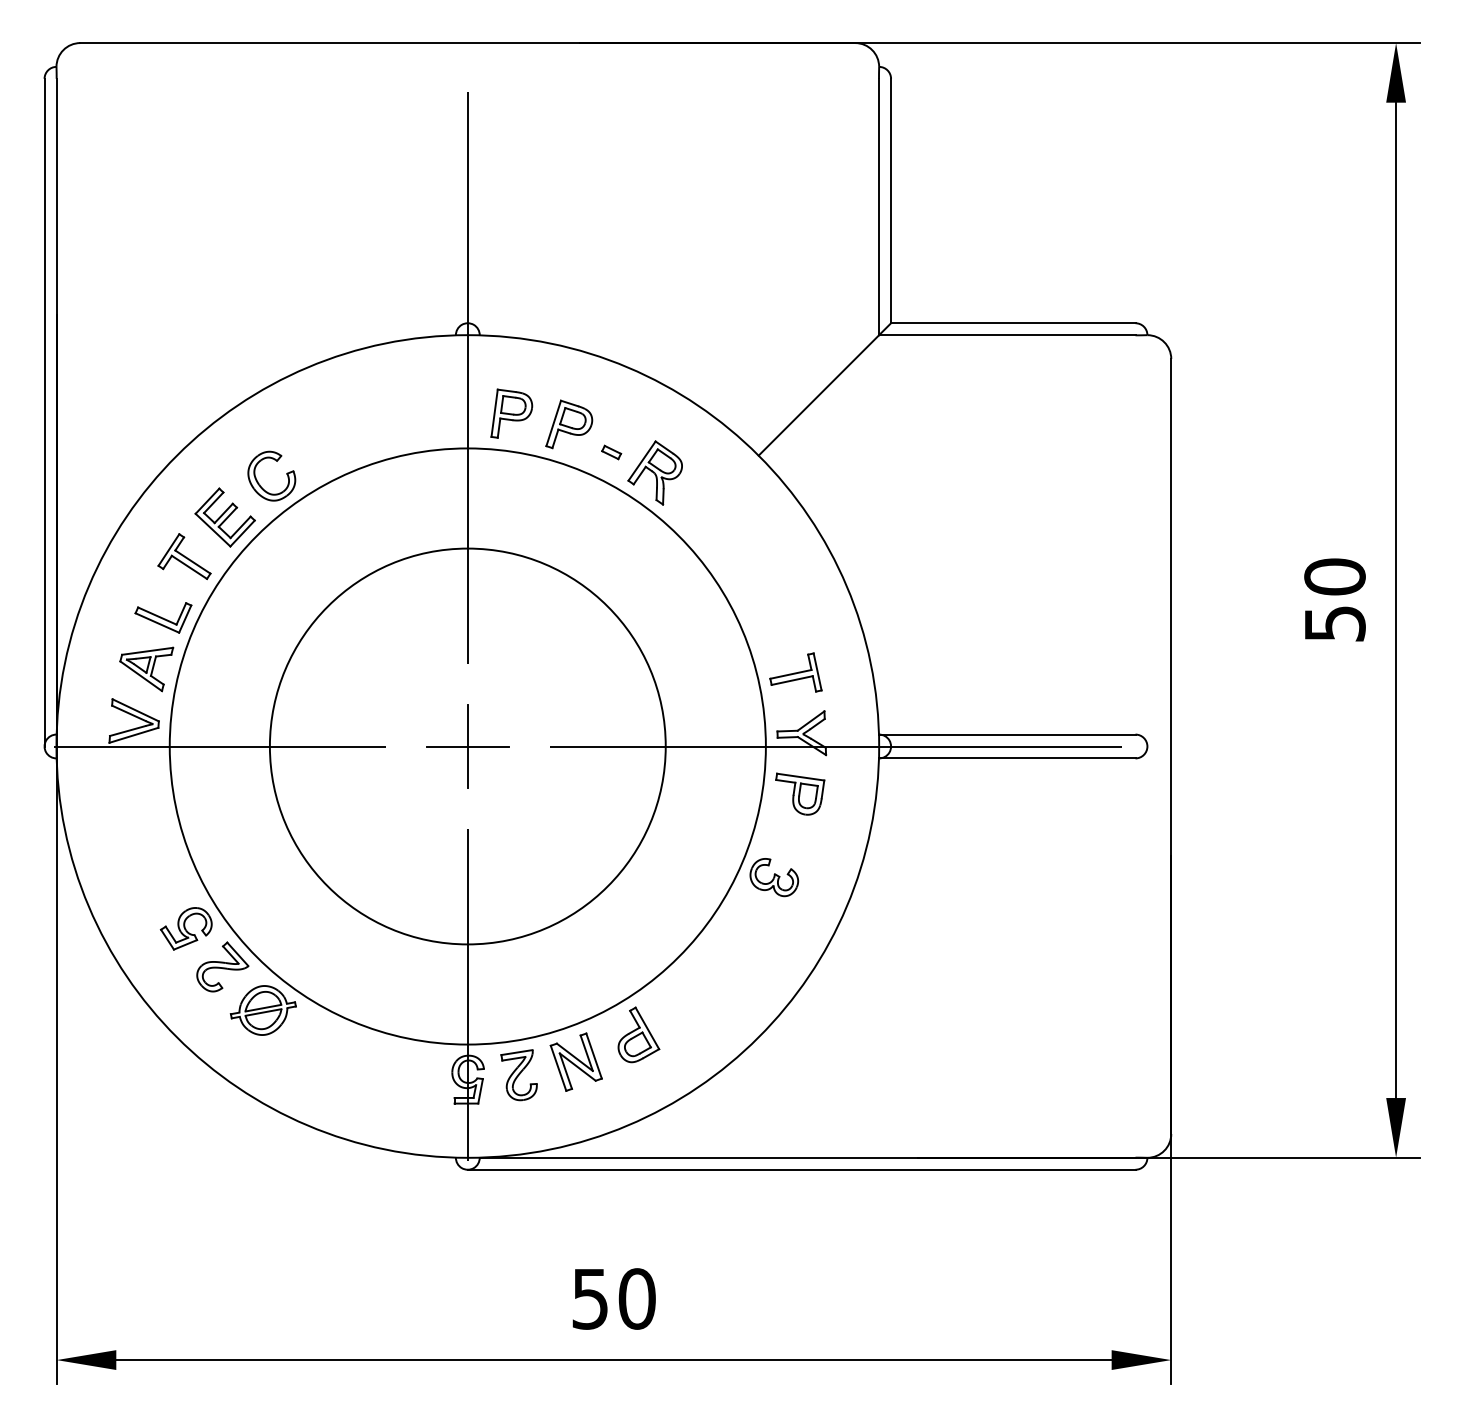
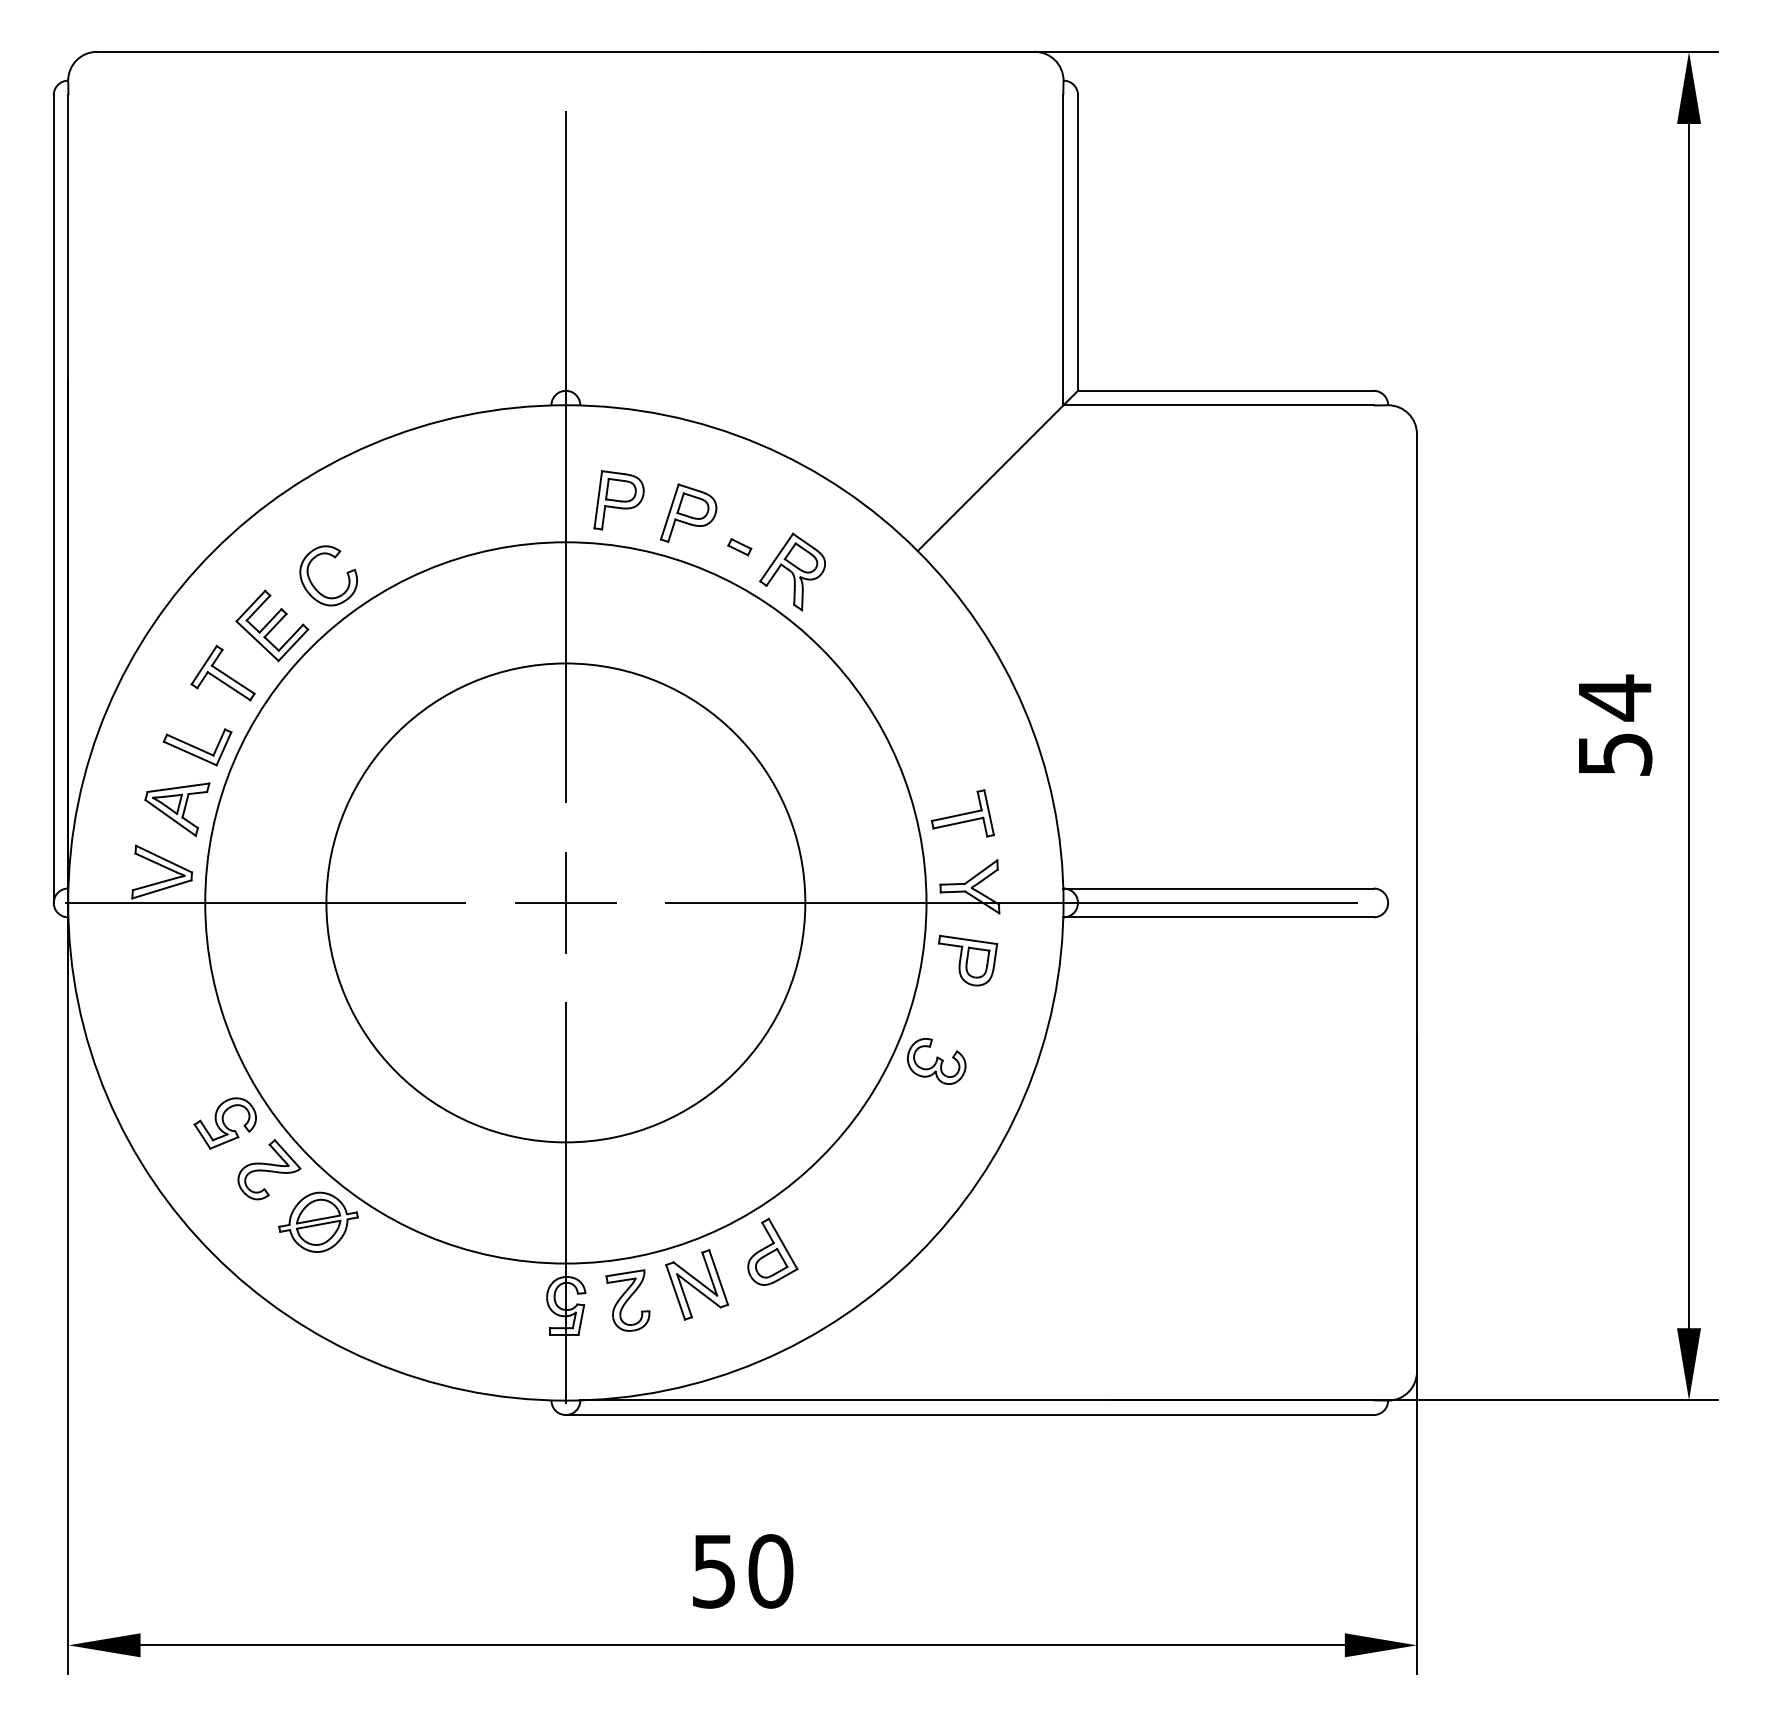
text: (1334, 576) -> (1614, 697), 50 -> 54

